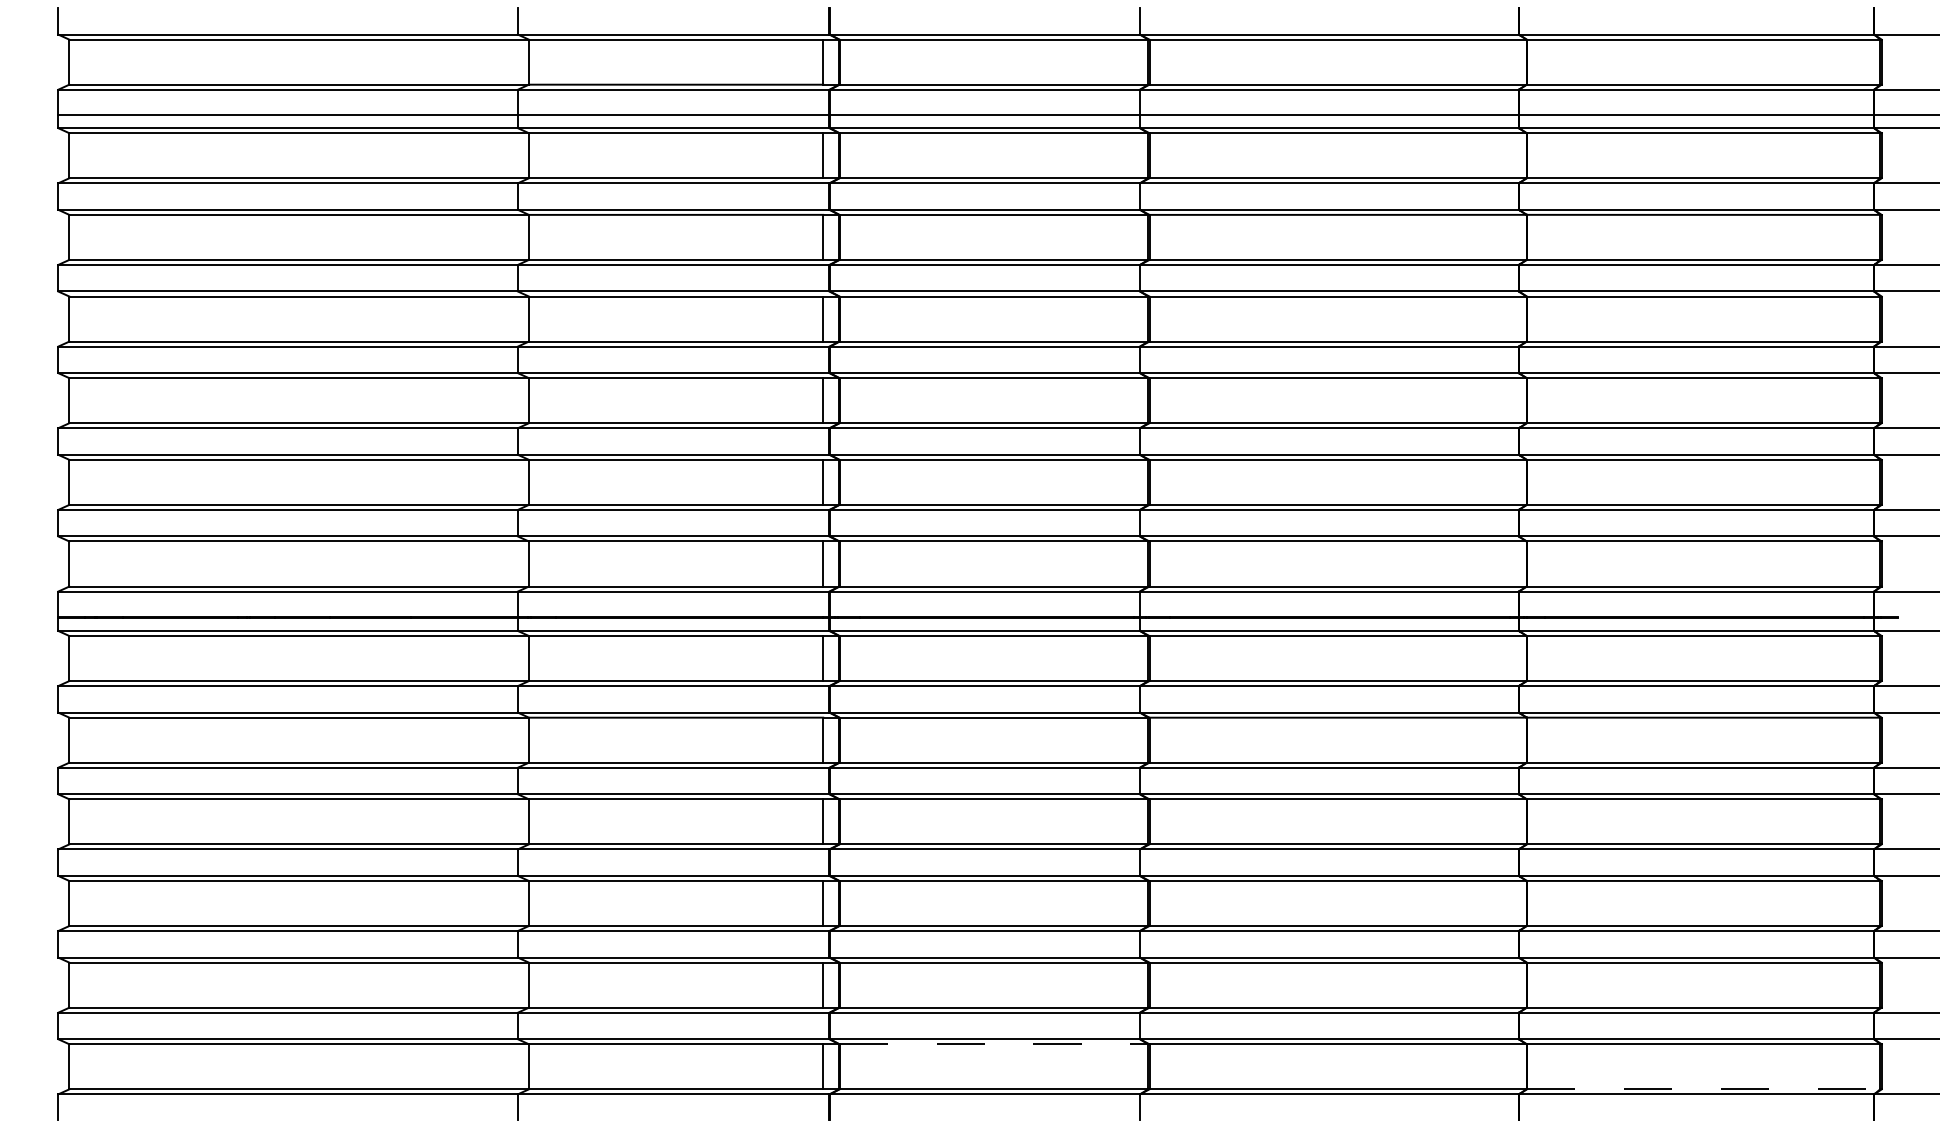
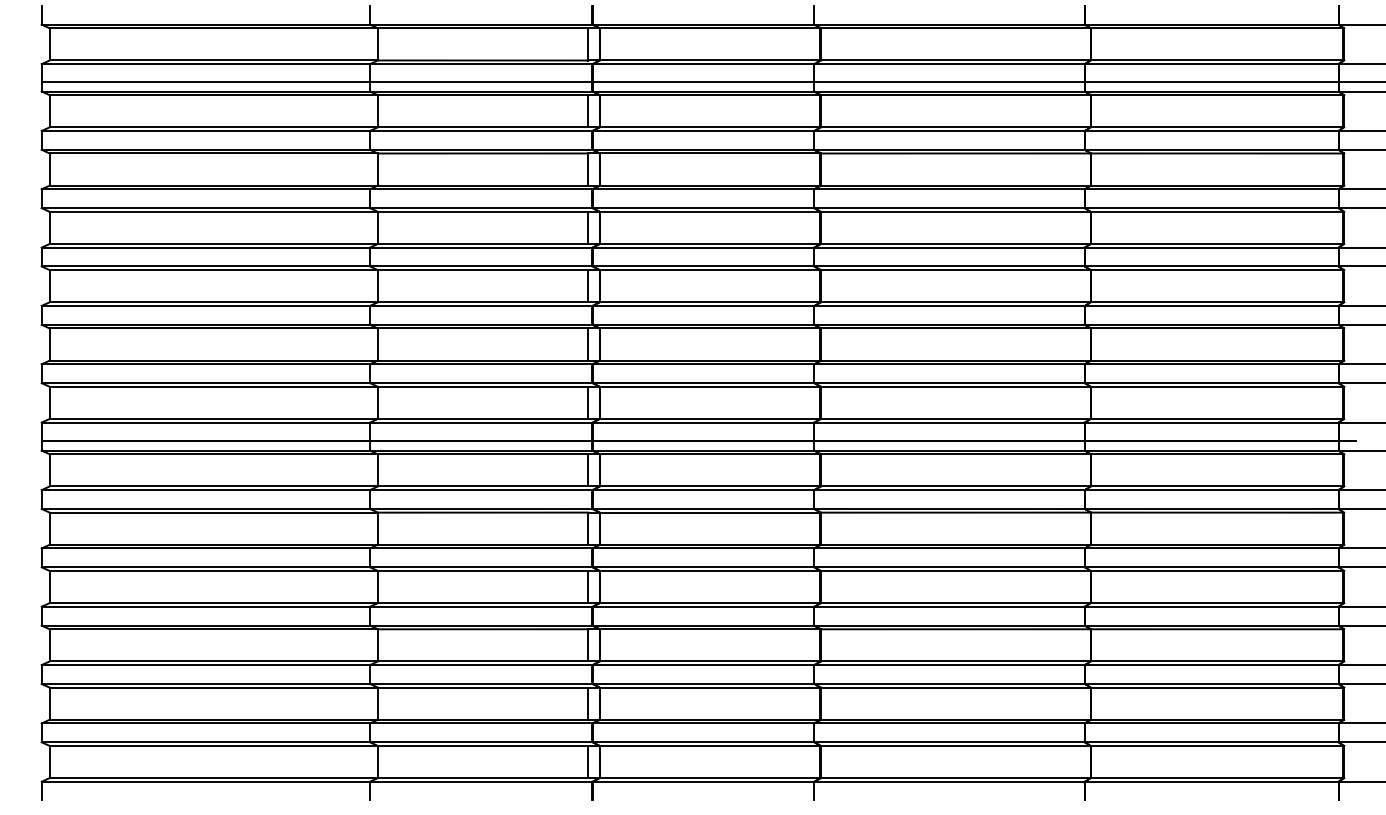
line: (994, 1044) -> (710, 746), dashed -> solid
line: (1703, 1089) -> (1216, 778), dashed -> solid

